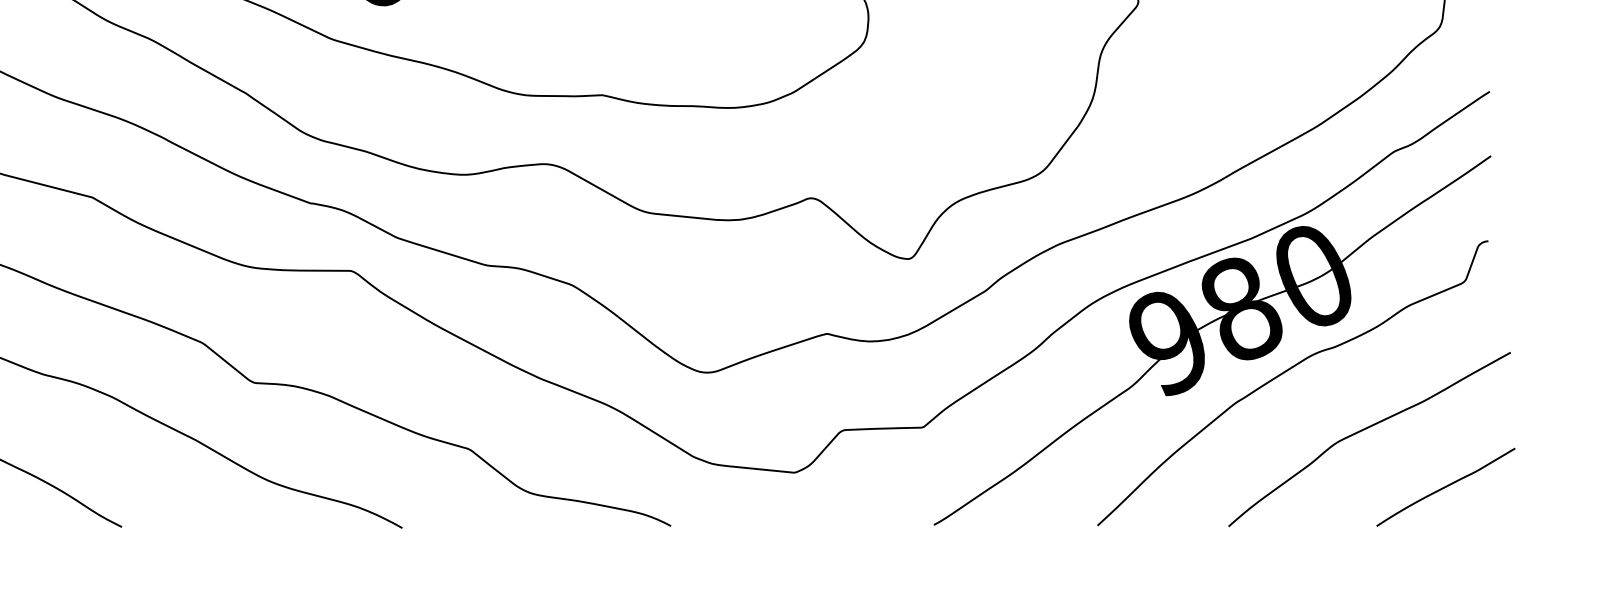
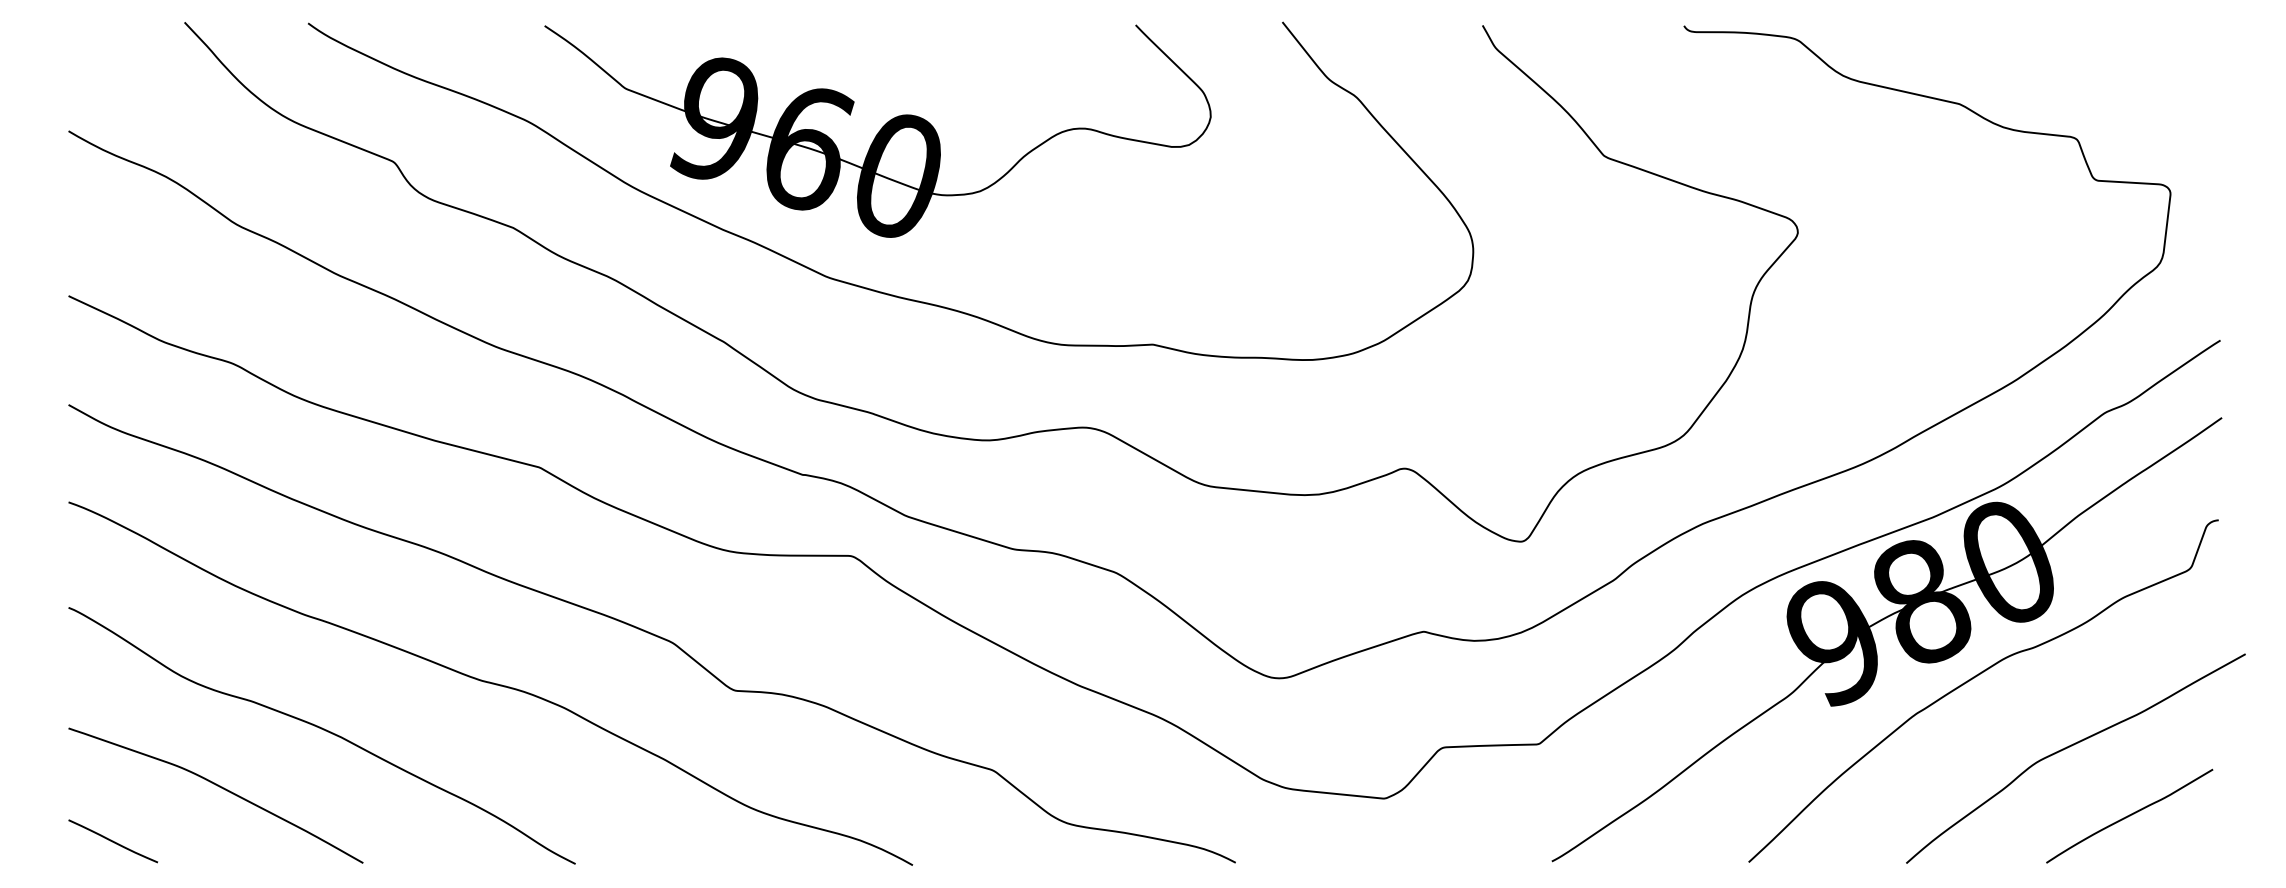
curve: (1445, 486) -> (2129, 815), moved

